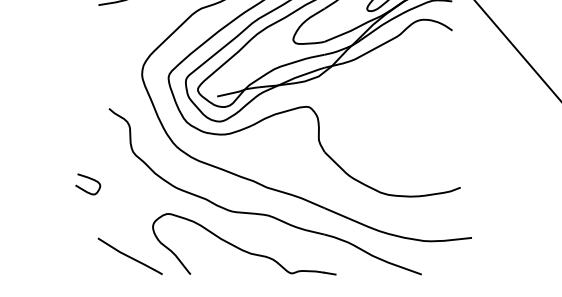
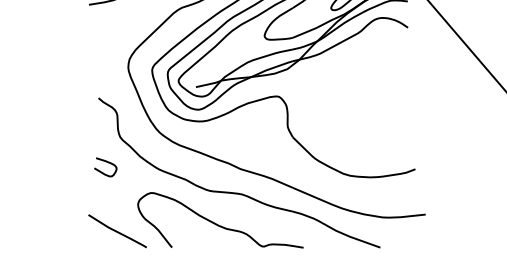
curve: (87, 179) -> (105, 162), moved

